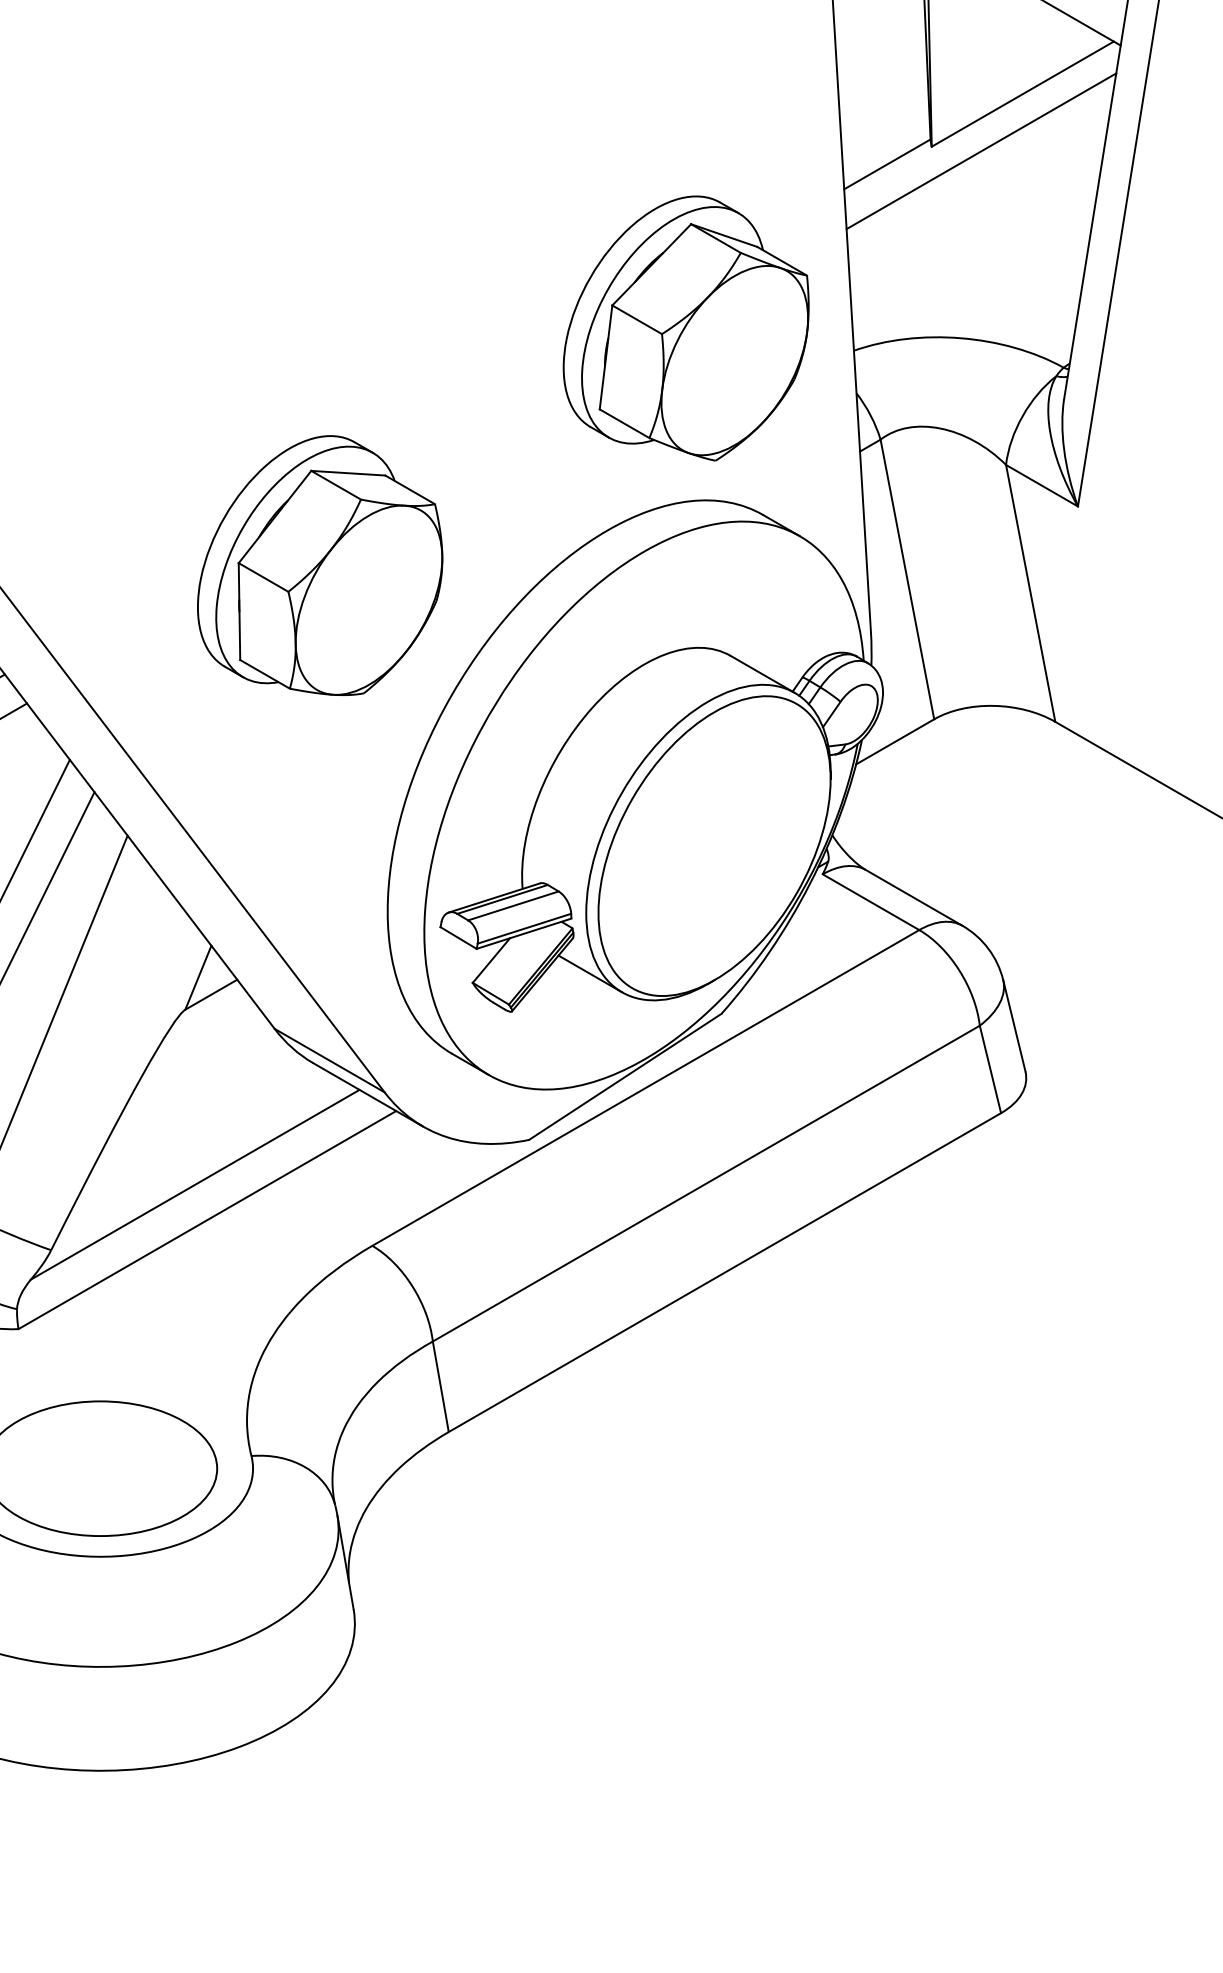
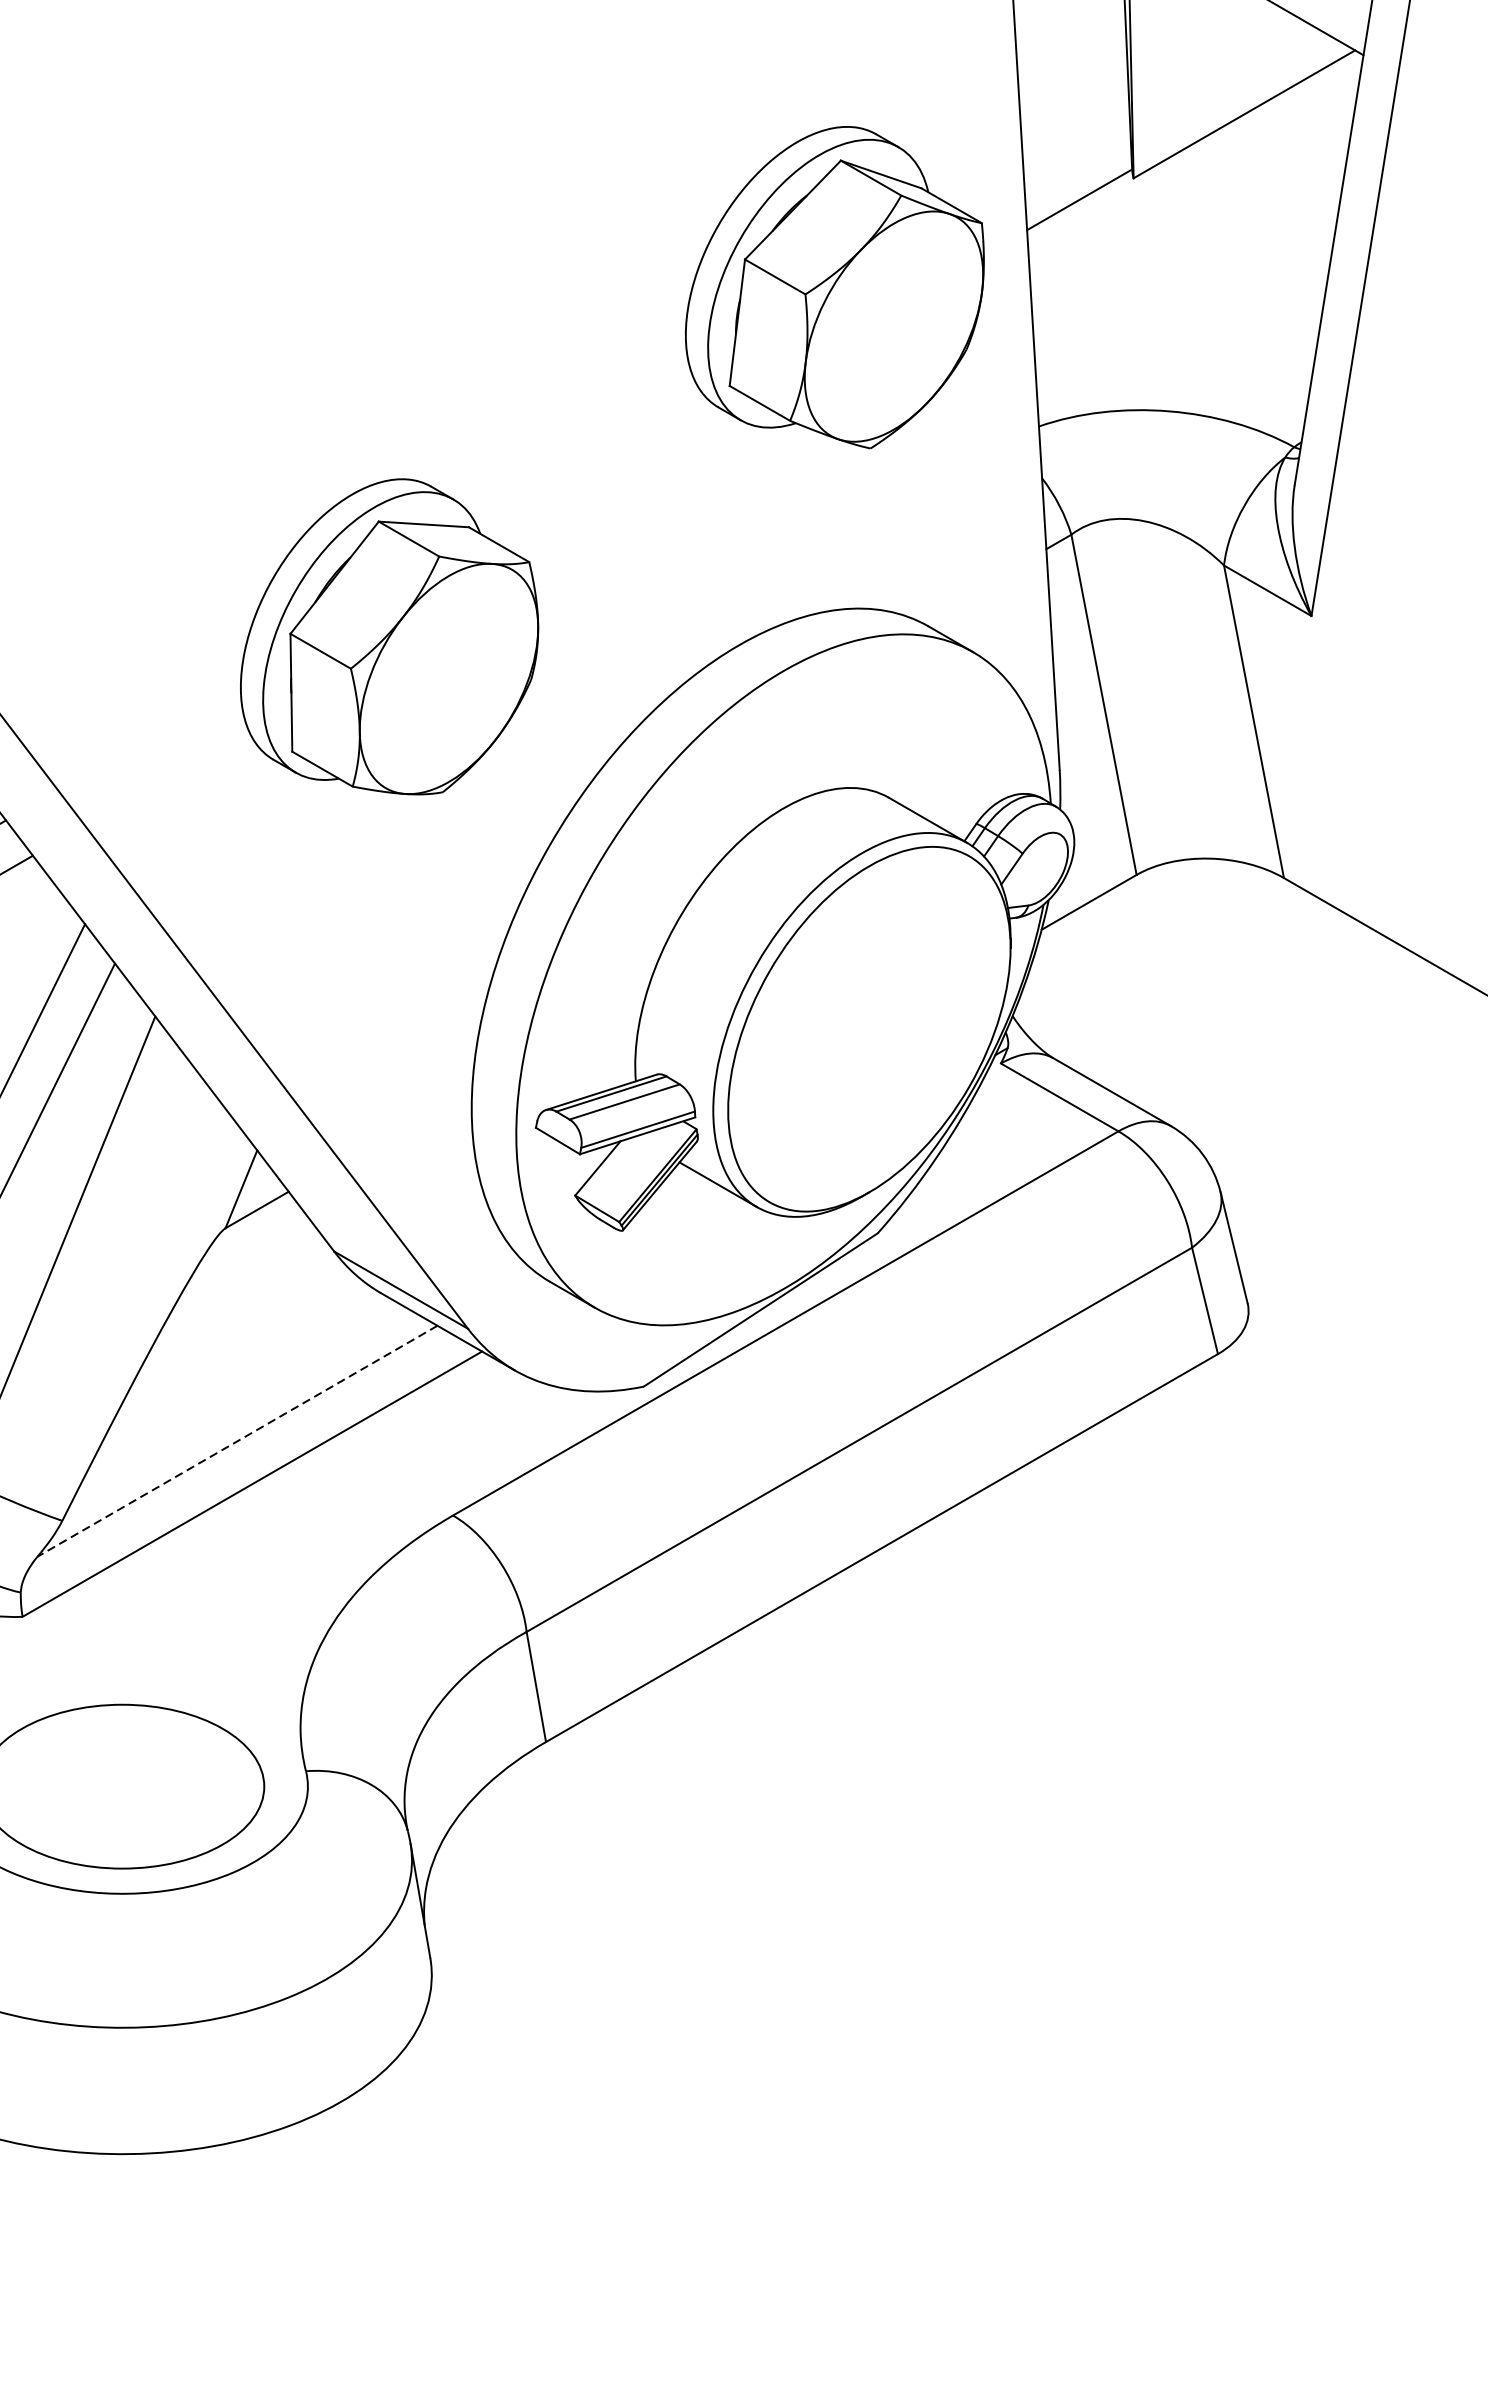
line: (981, 151) -> (1194, 184), removed
part: (685, 328) -> (834, 287), moved
part: (320, 565) -> (389, 636), moved
line: (195, 1184) -> (237, 1440), solid -> dashed

